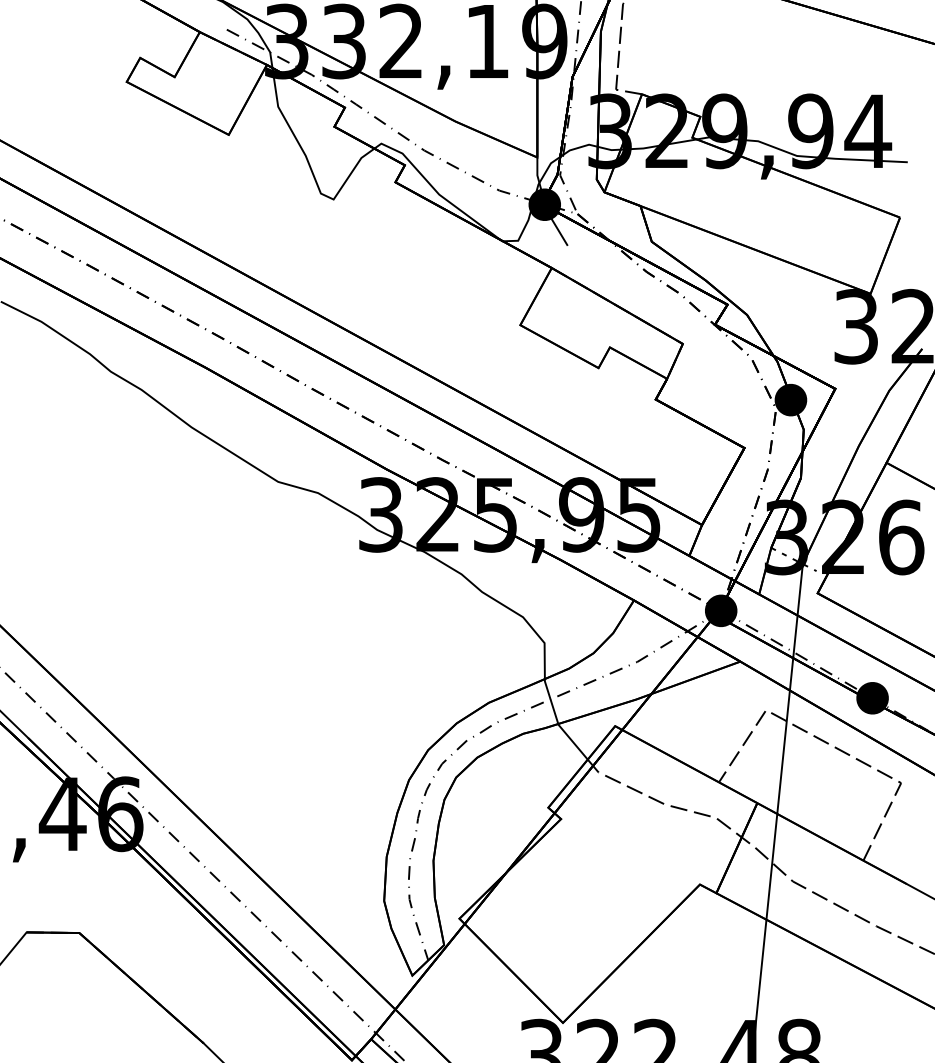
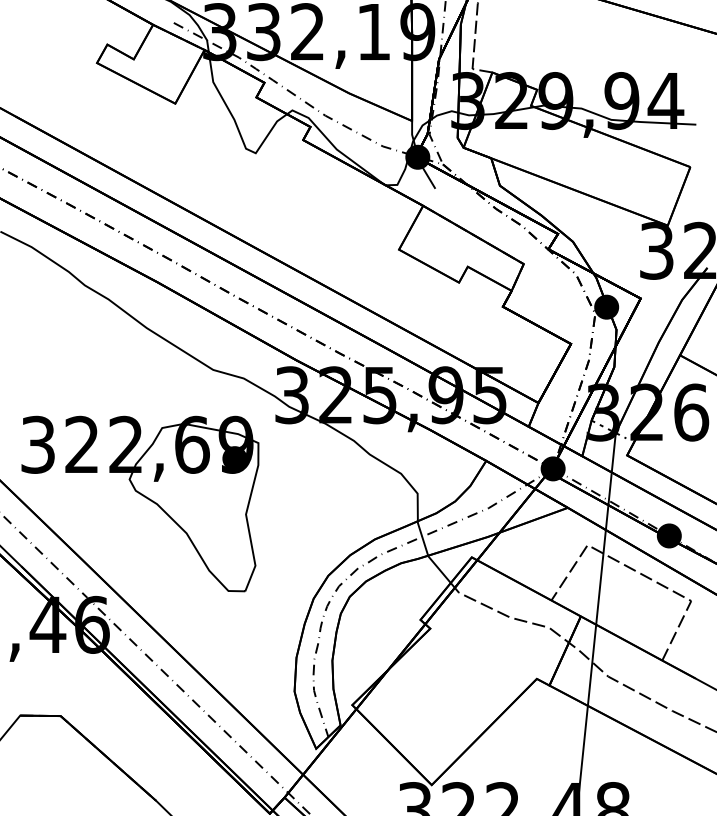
part: (189, 648) -> (145, 497), added

